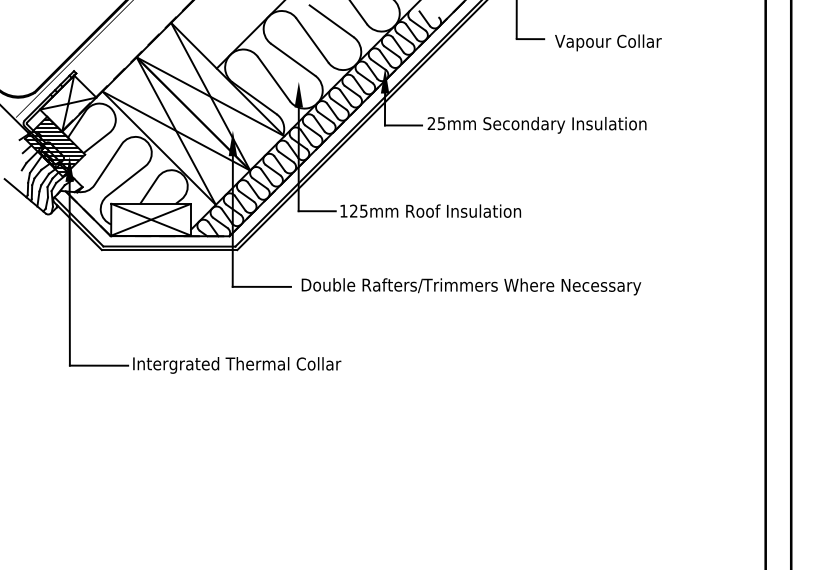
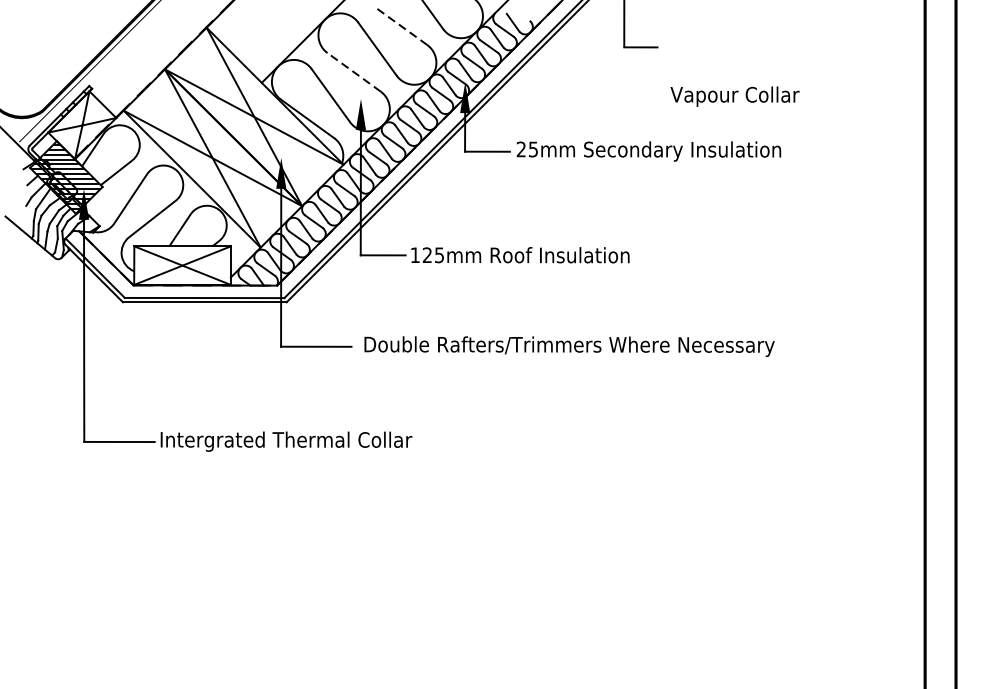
line: (331, 21) -> (400, 26), solid -> dashed
text: (608, 42) -> (735, 96), moved
line: (292, 59) -> (353, 71), solid -> dashed

